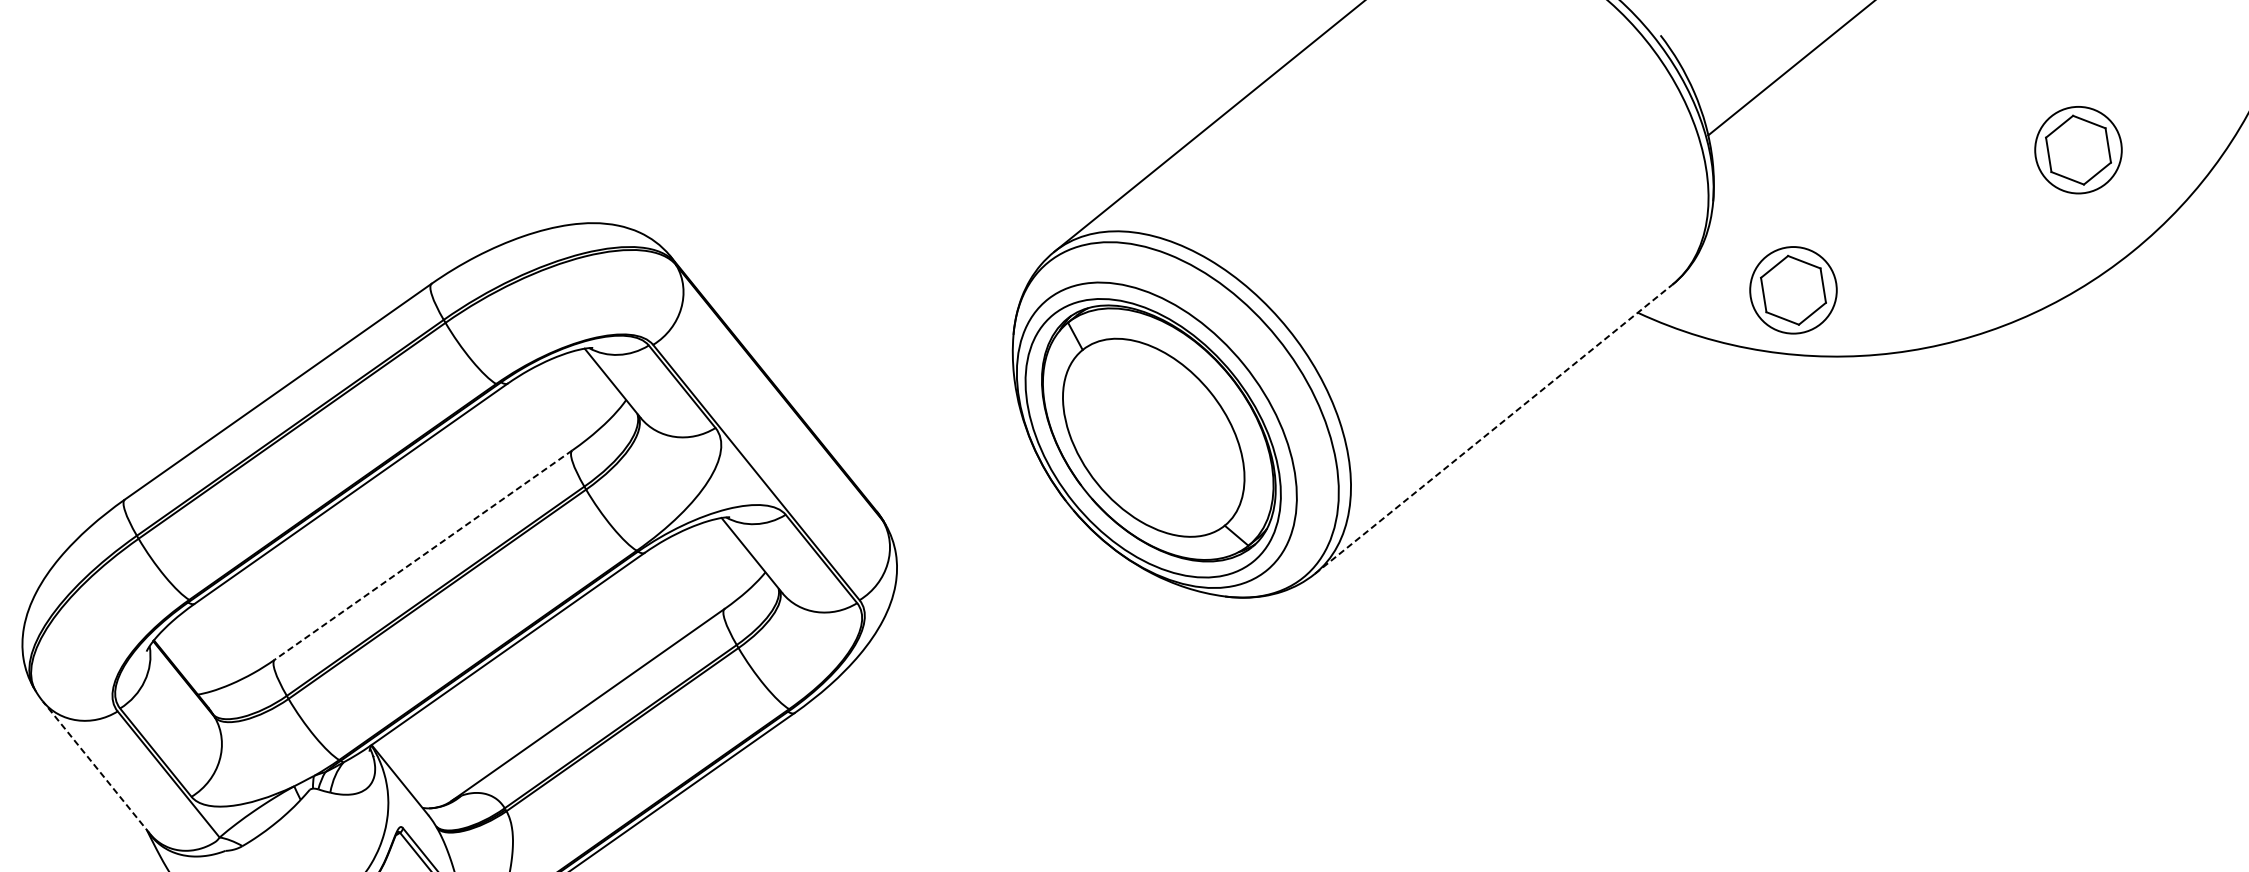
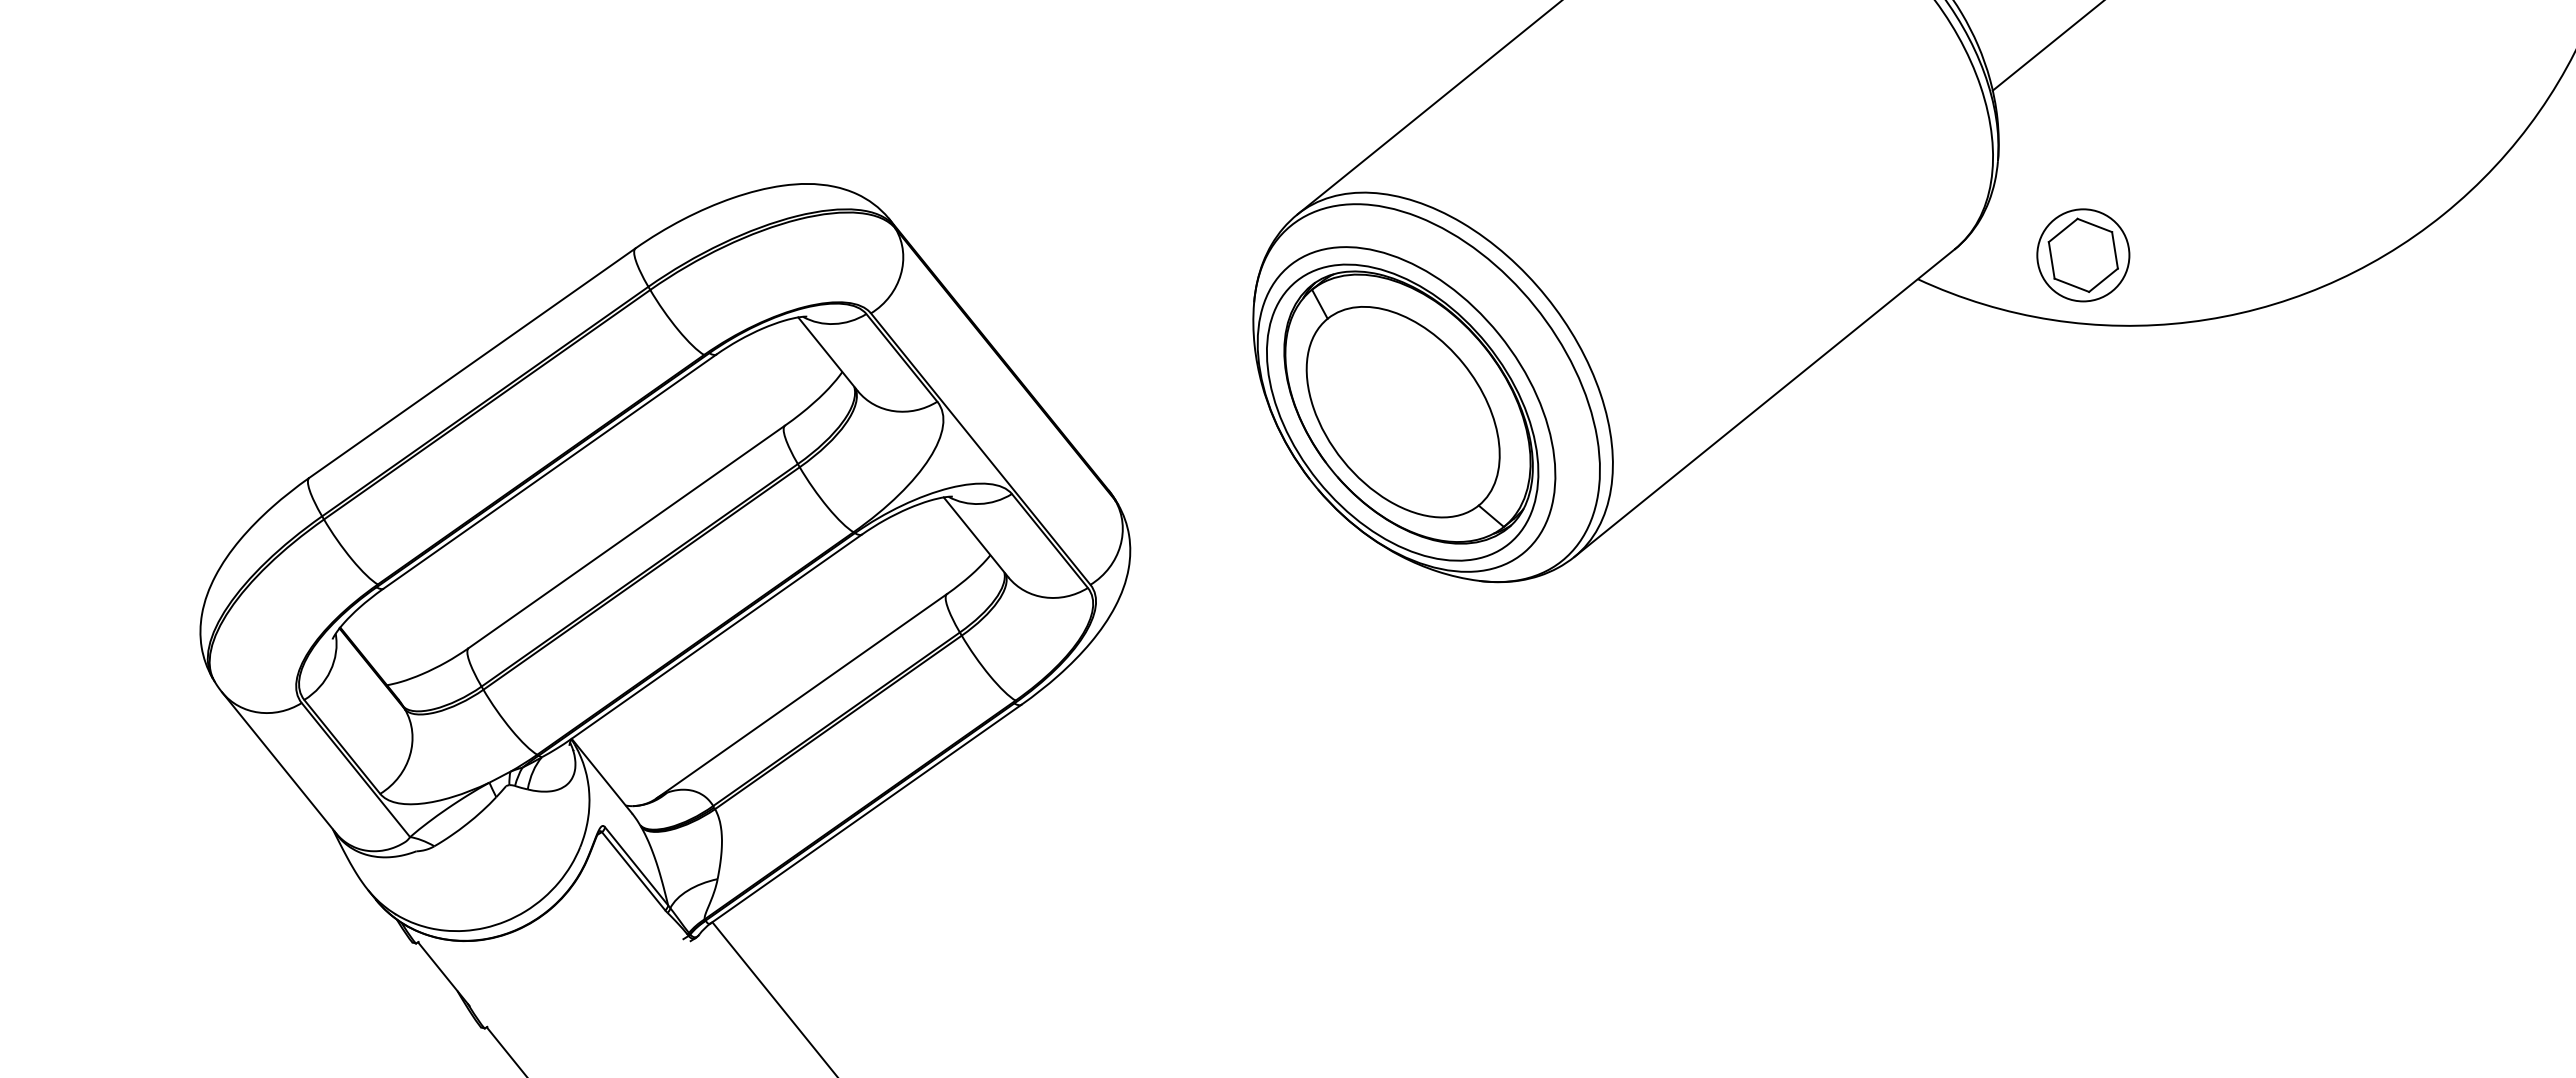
part: (2078, 150) -> (2386, 106), removed
line: (1493, 428) -> (1764, 402), dashed -> solid
line: (423, 555) -> (626, 537), dashed -> solid
line: (96, 767) -> (279, 762), dashed -> solid

